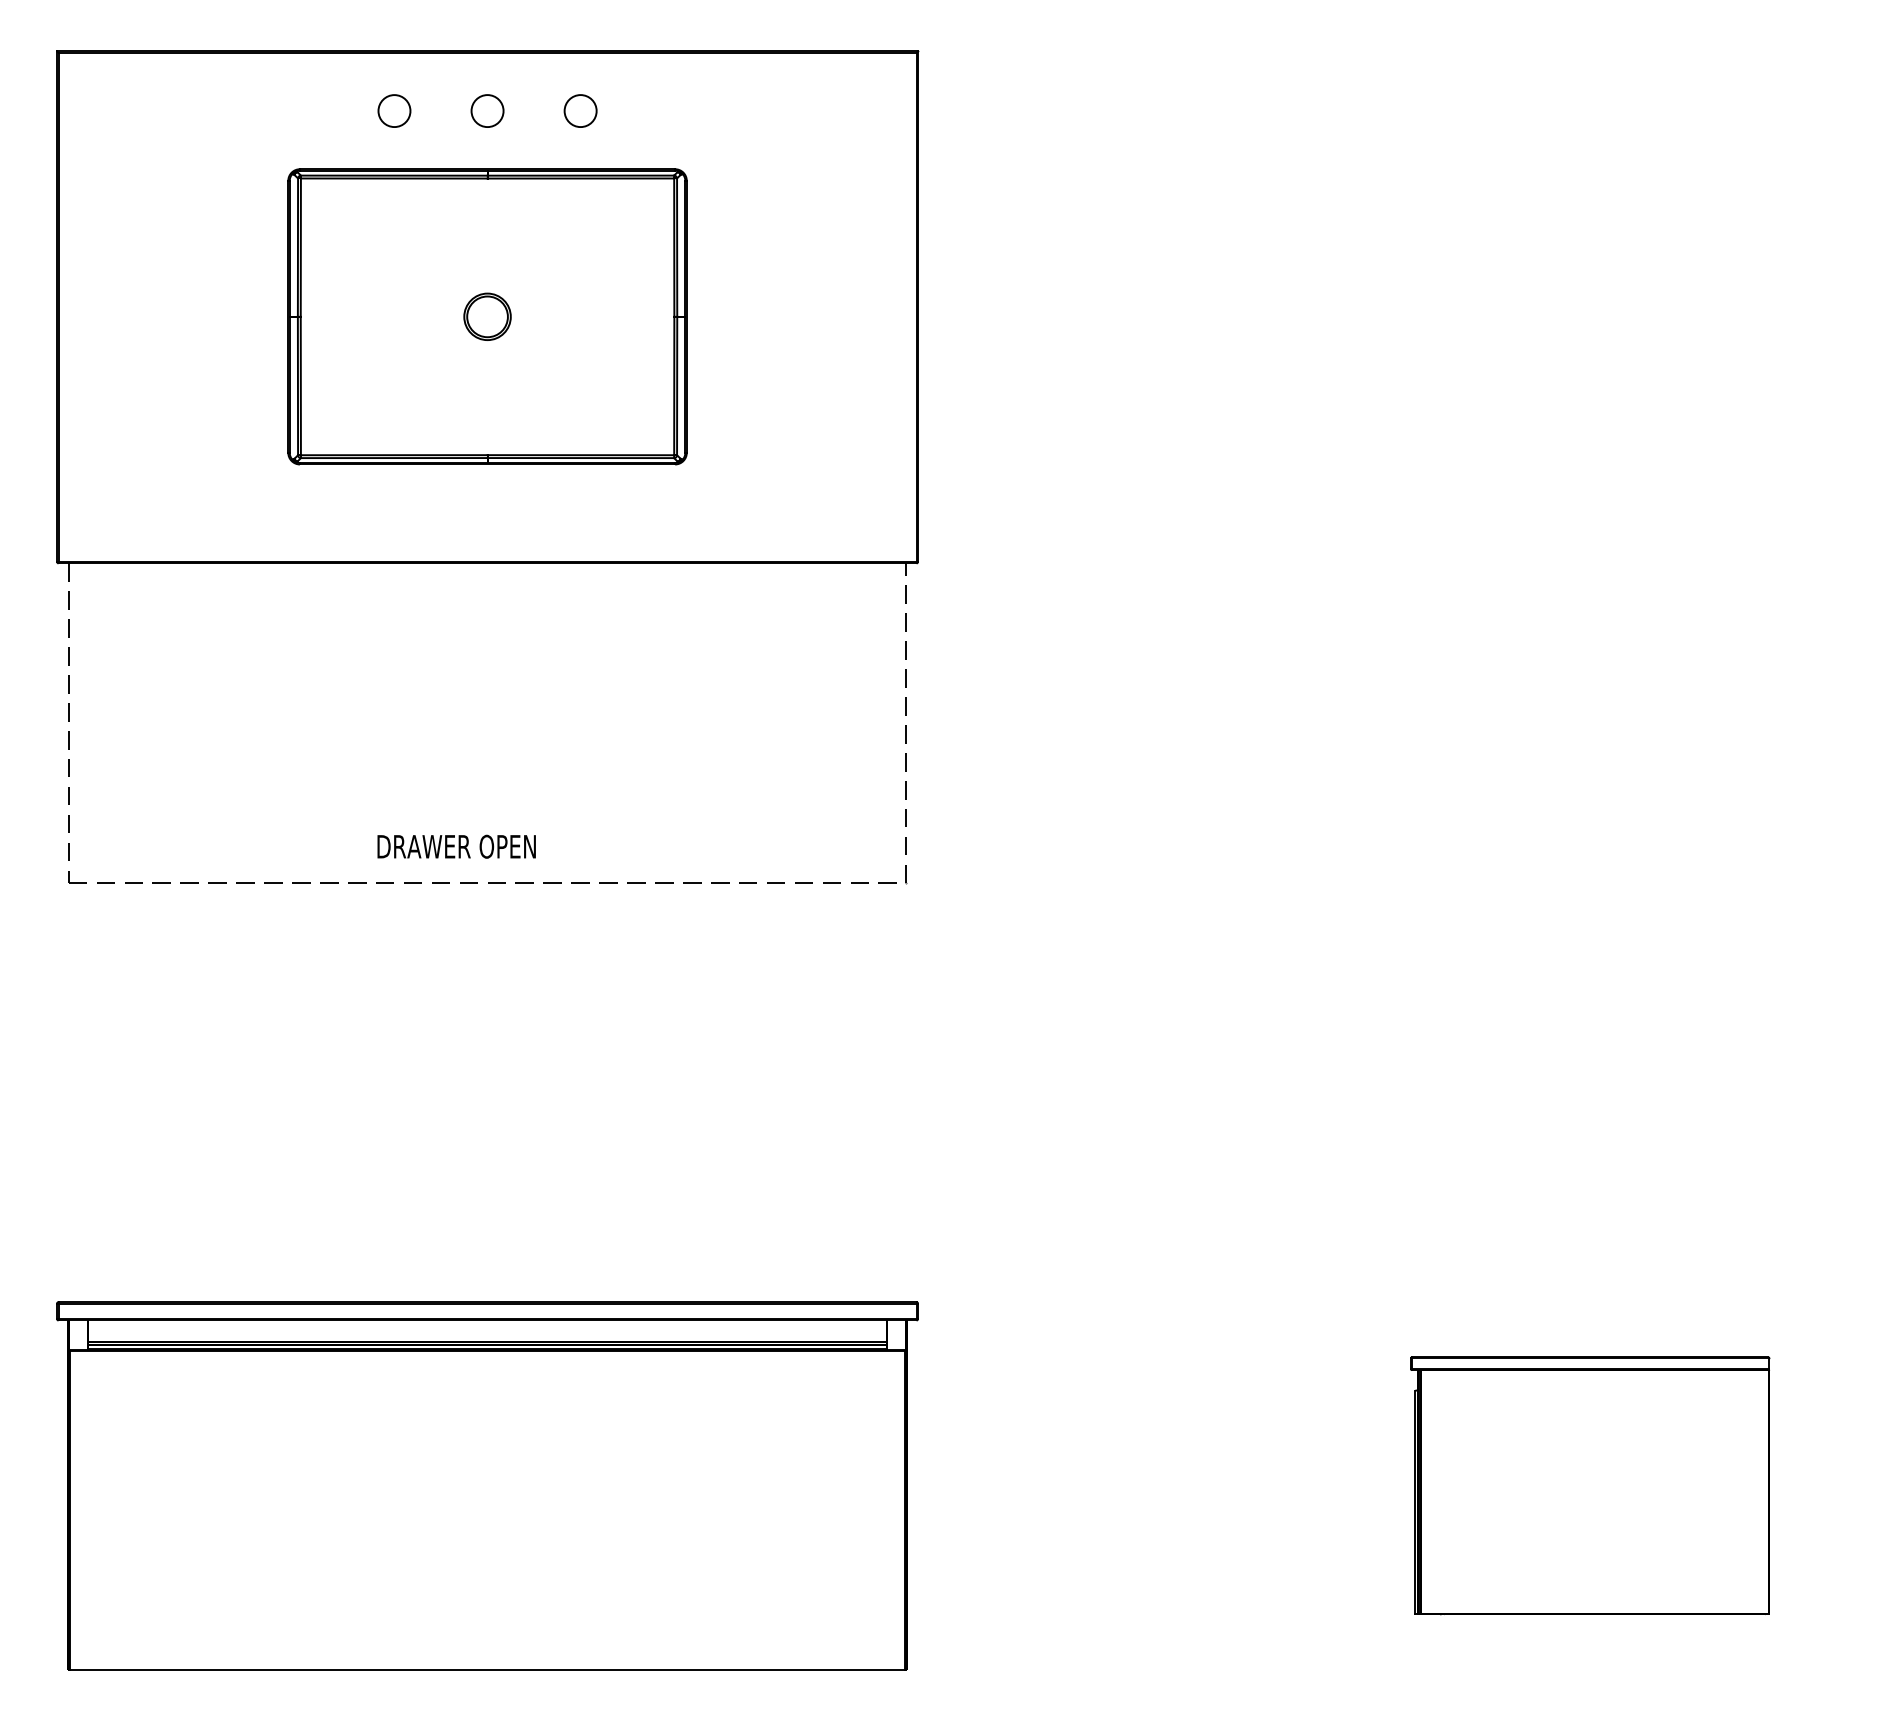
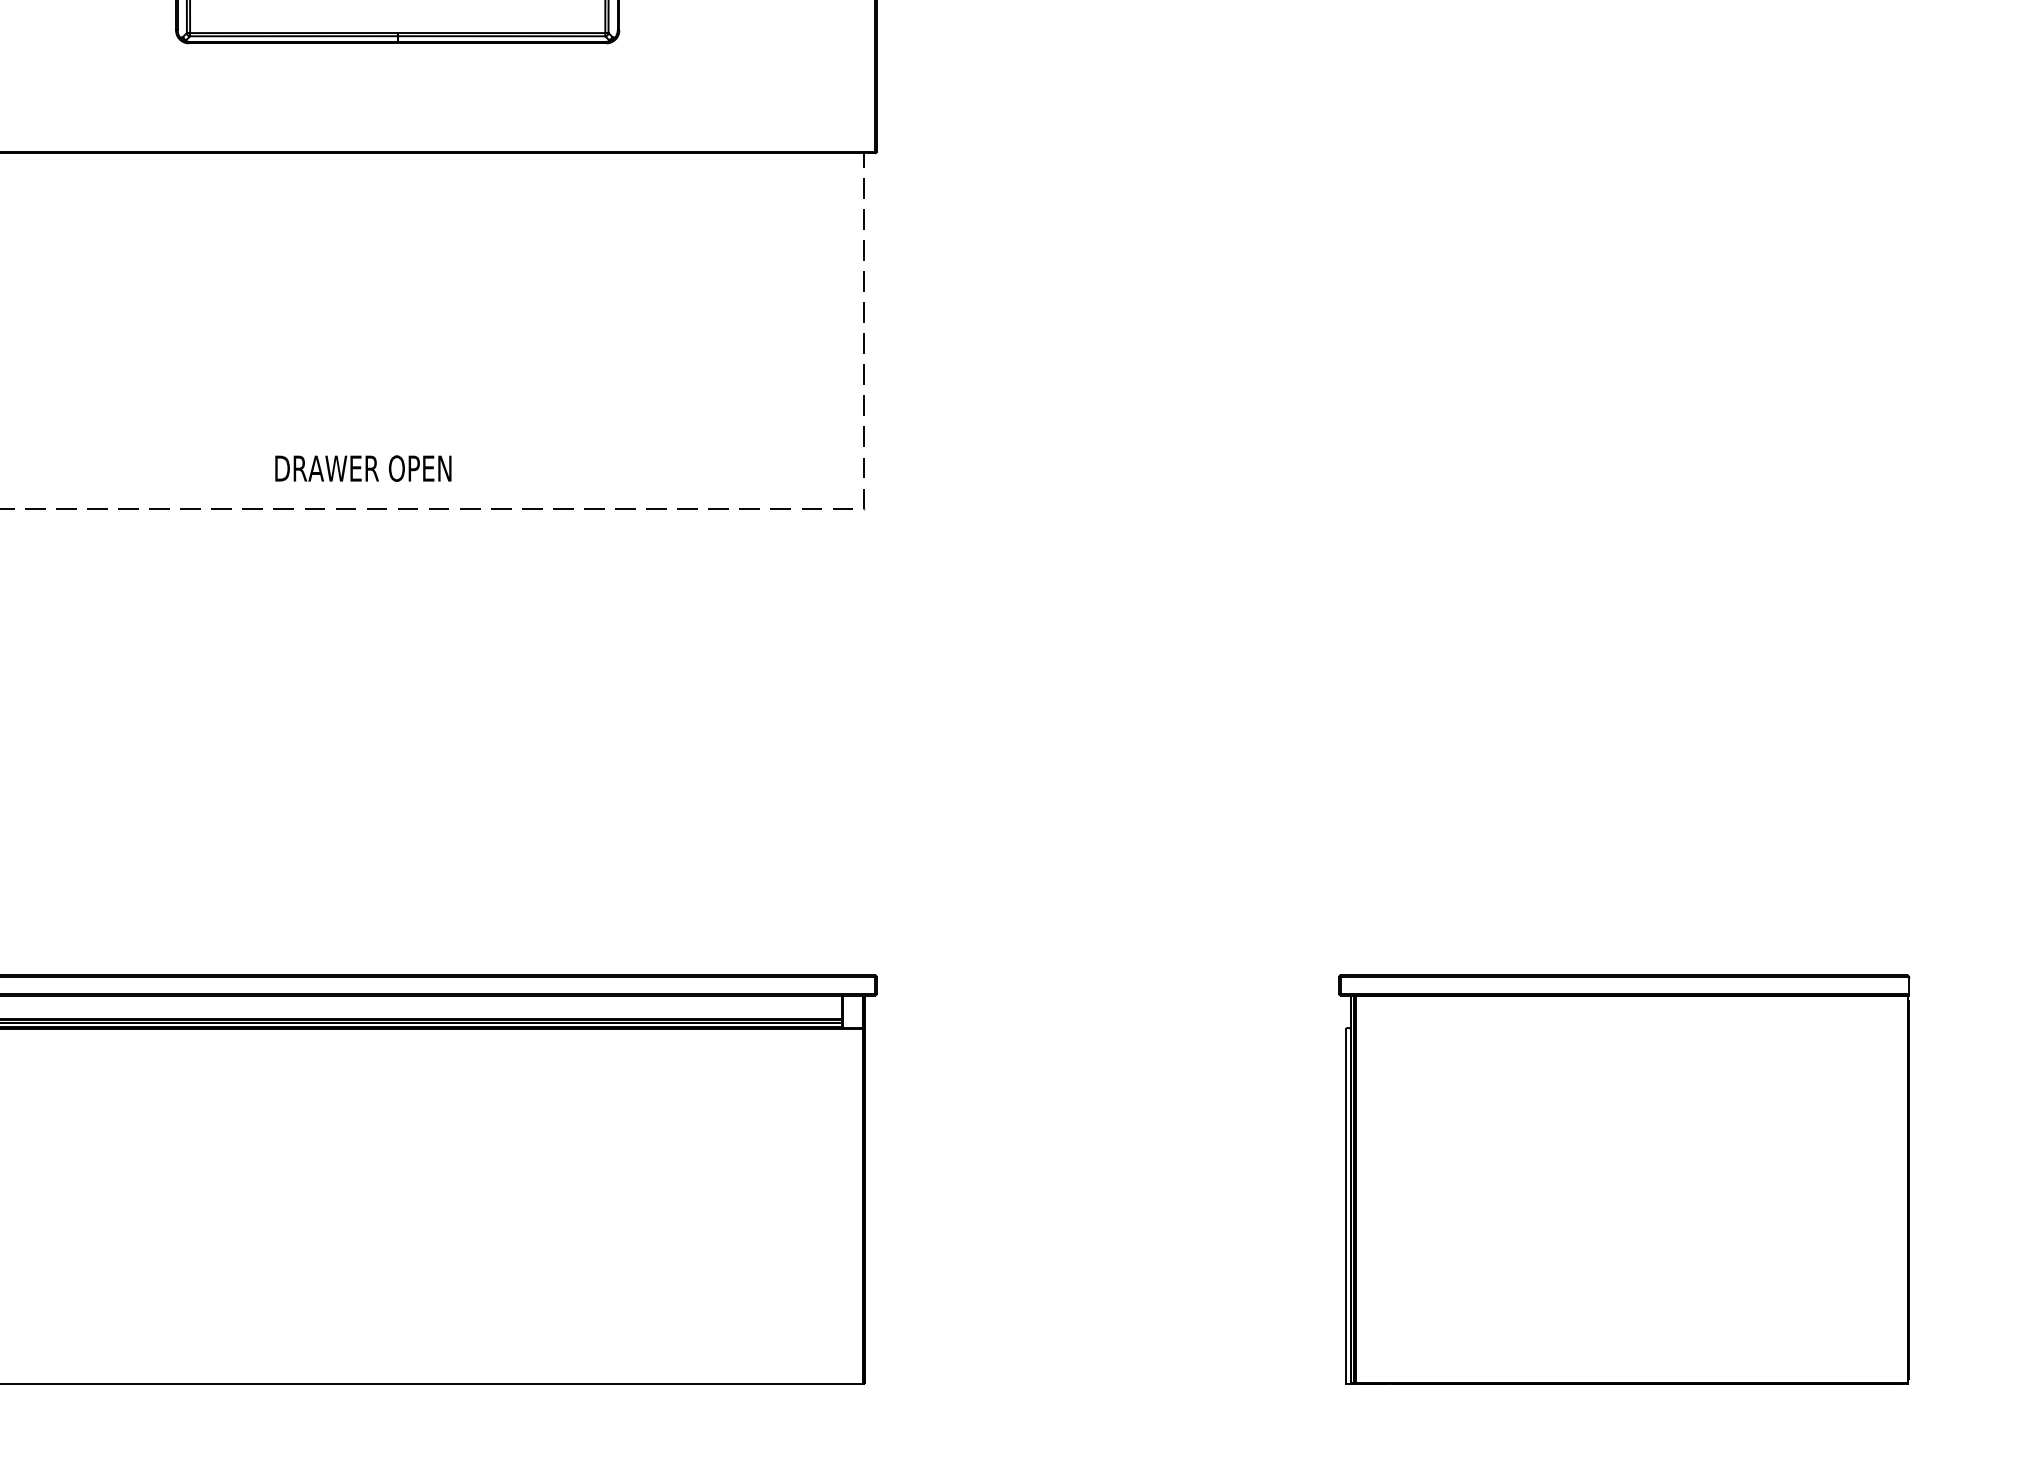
part: (1590, 1485) -> (1624, 1179), size x1.43

